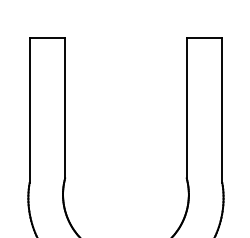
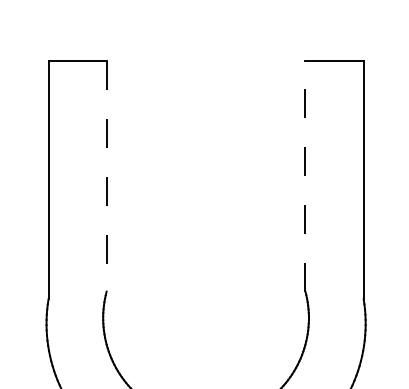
line: (186, 107) -> (305, 175), solid -> dashed
line: (65, 108) -> (107, 177), solid -> dashed

